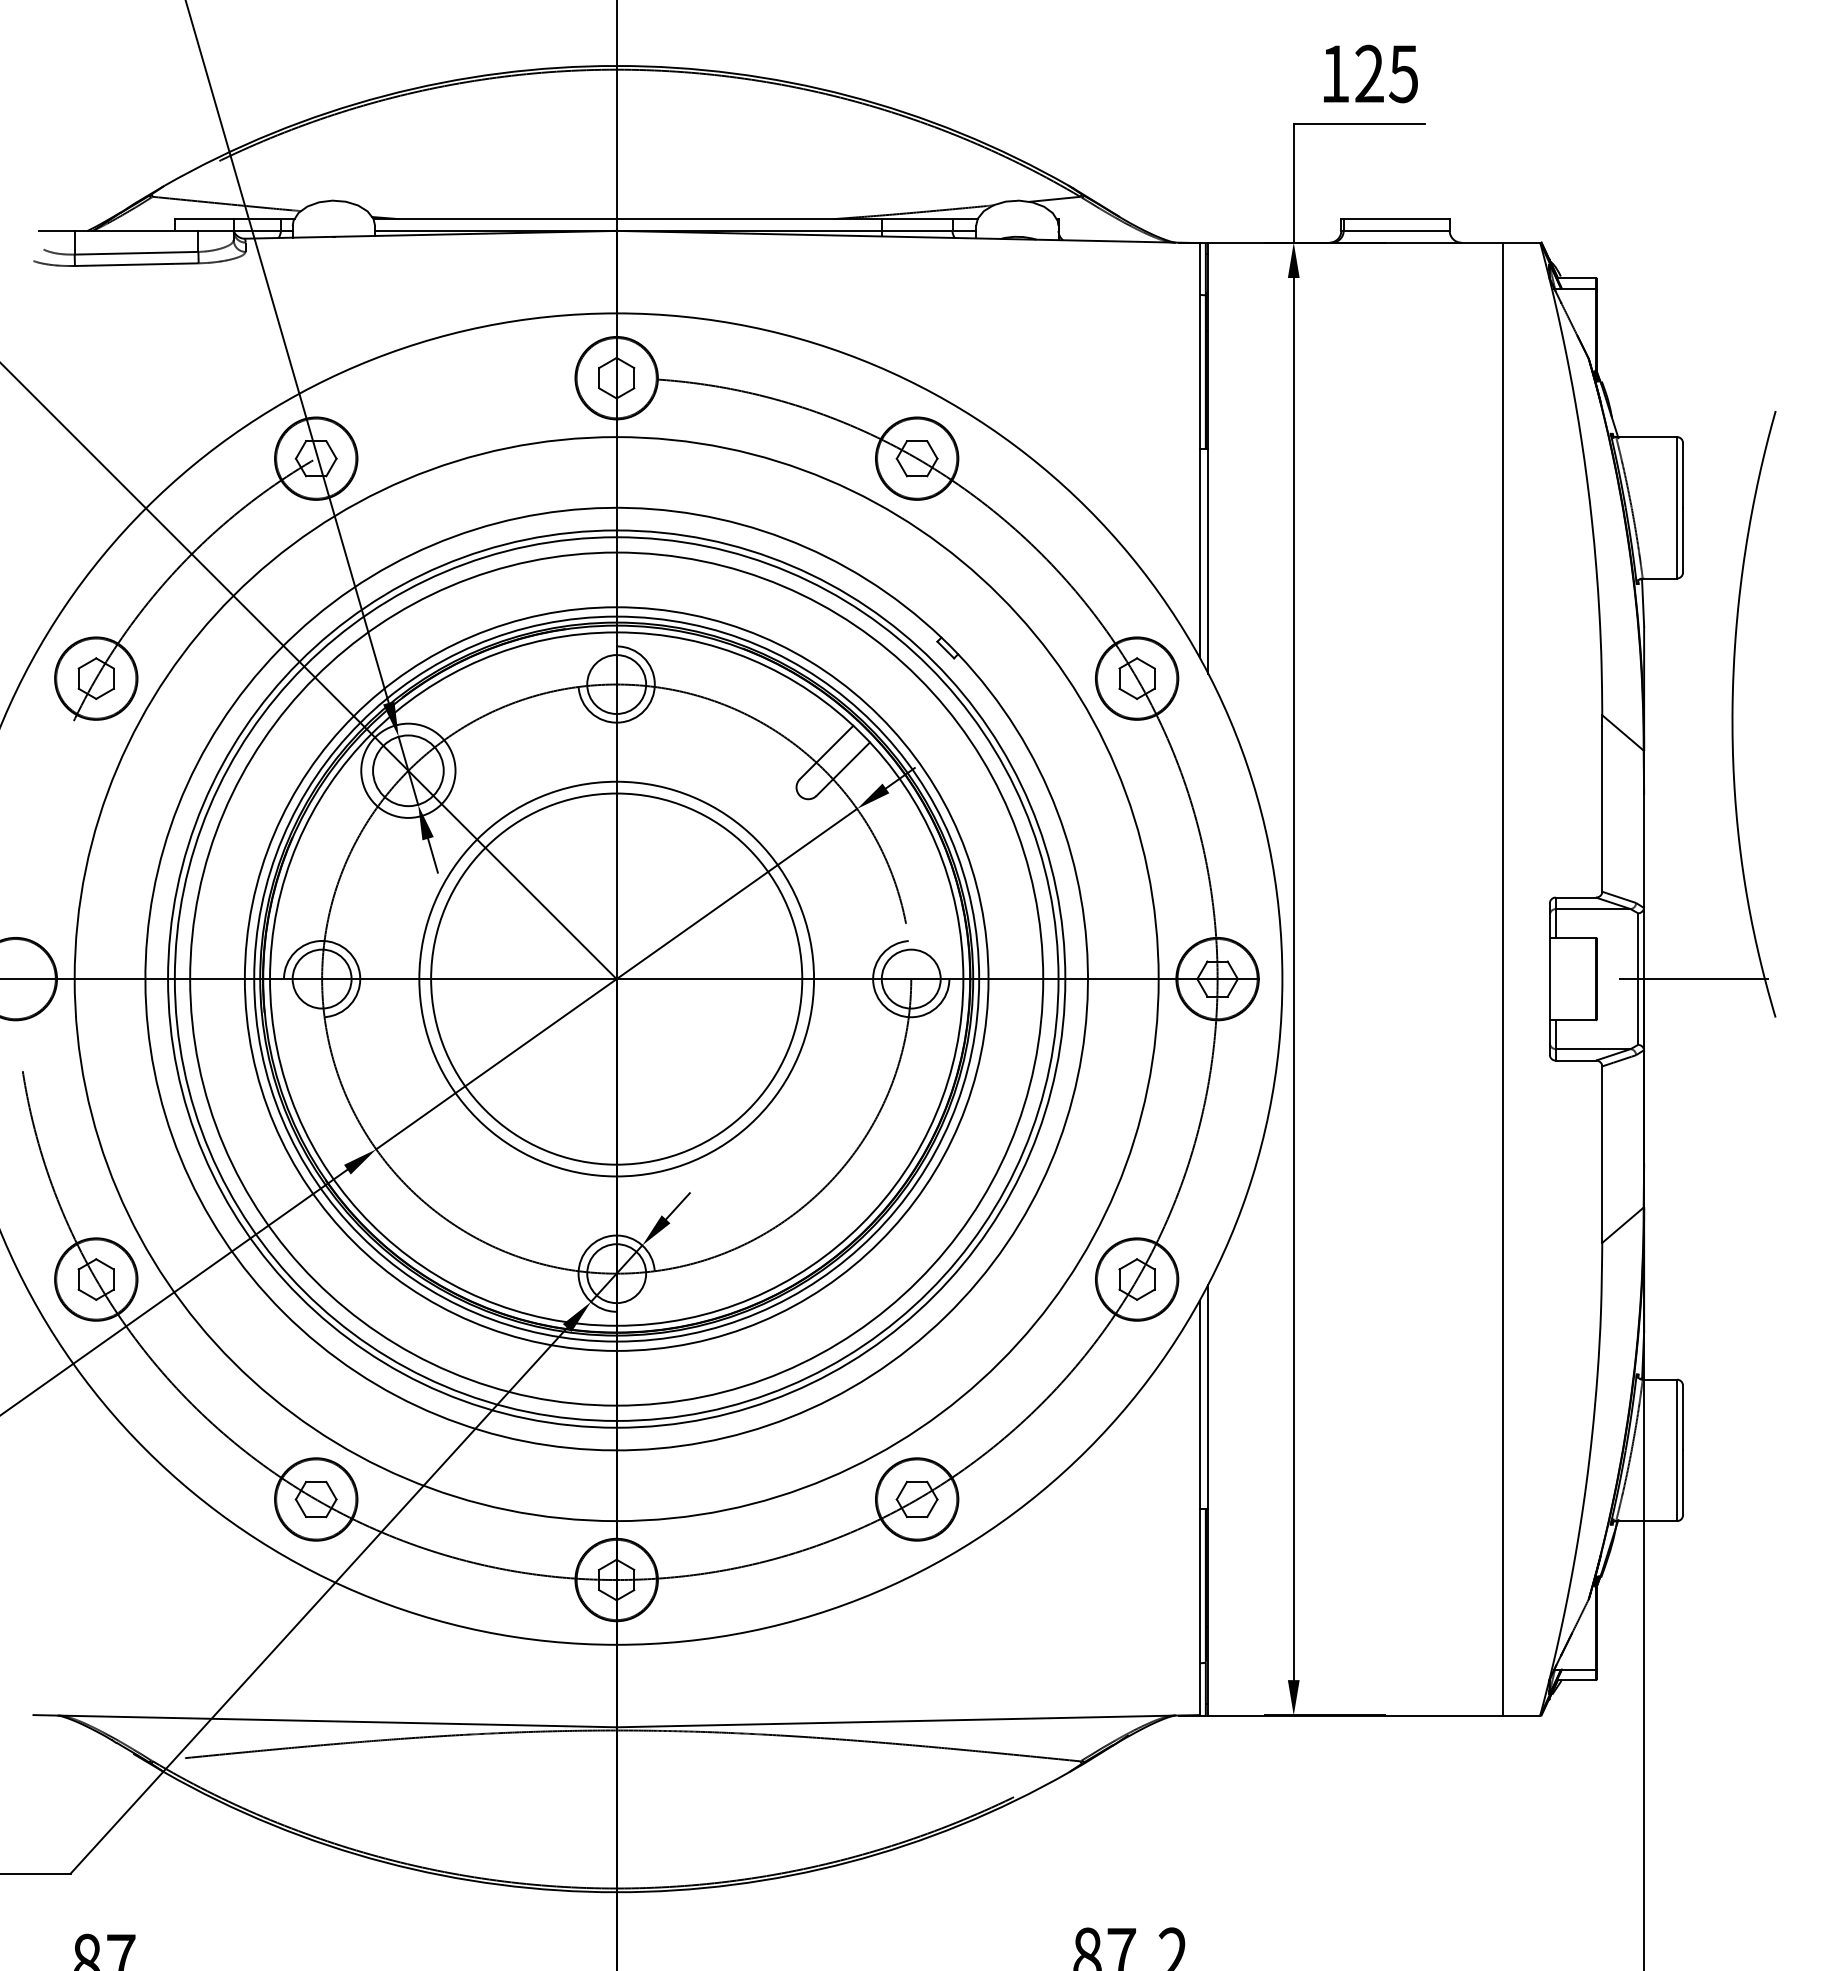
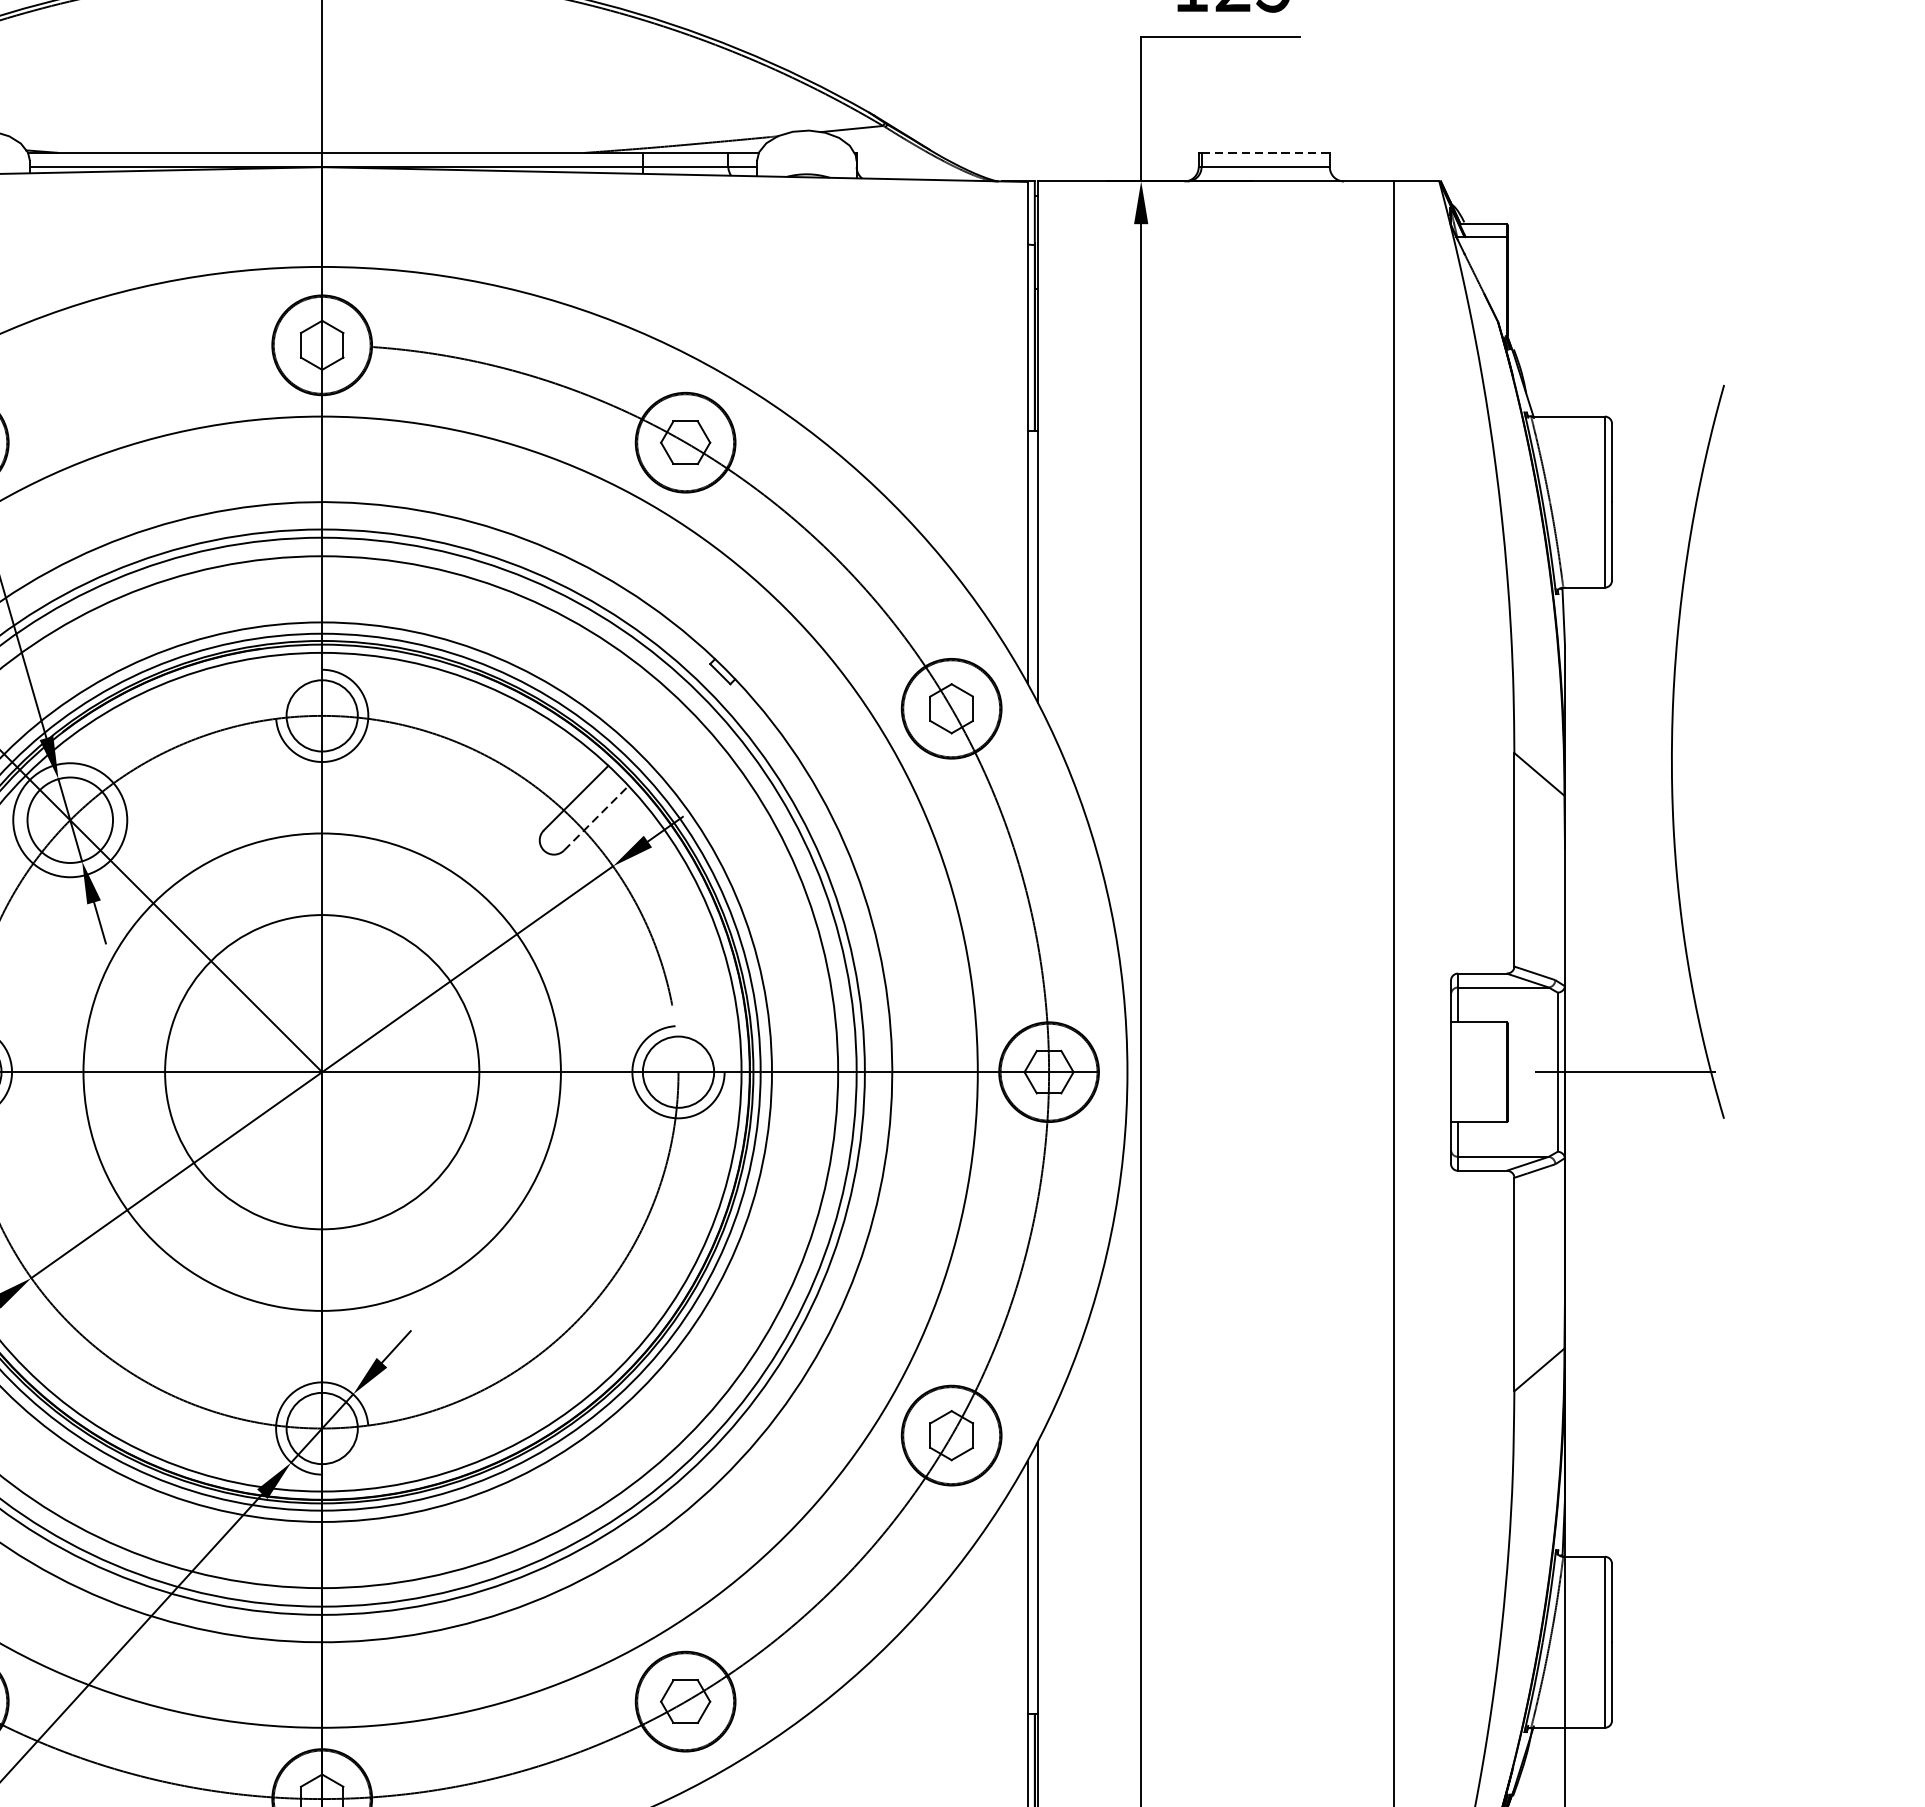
line: (1397, 219) -> (1266, 153), solid -> dashed
line: (843, 769) -> (596, 818), solid -> dashed
circle: (616, 978) -> (321, 1071), size x0.7

